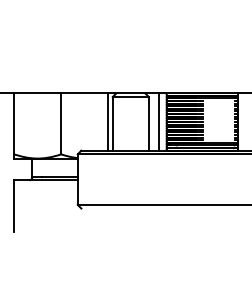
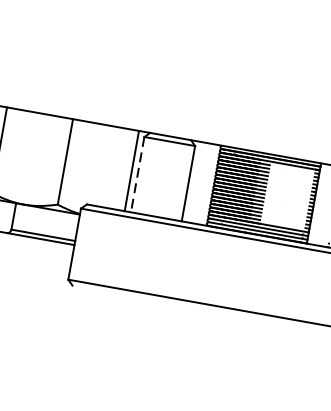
line: (158, 121) -> (202, 182), removed
line: (112, 123) -> (137, 174), solid -> dashed

